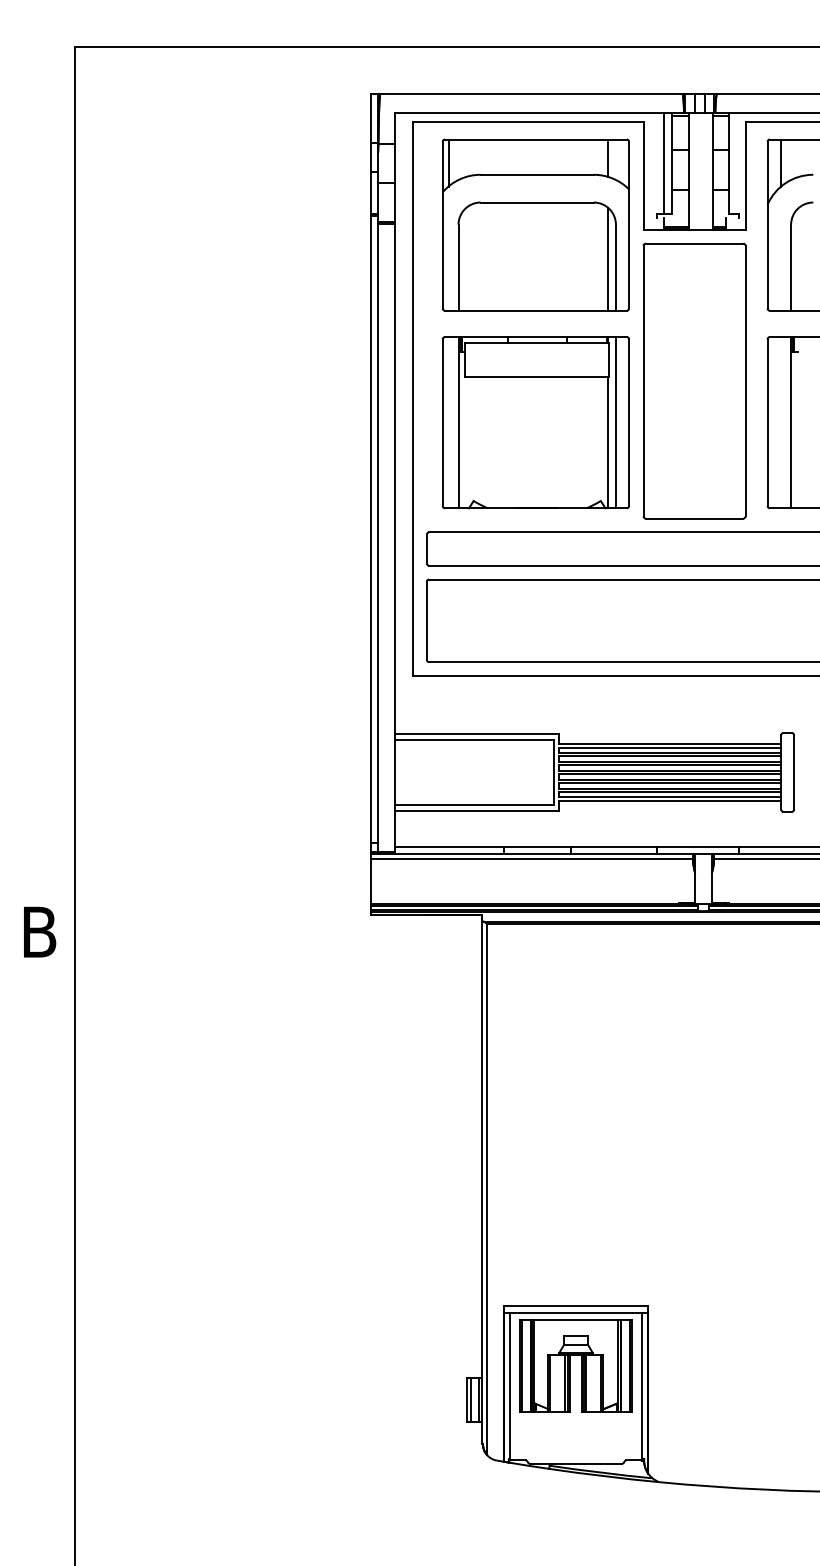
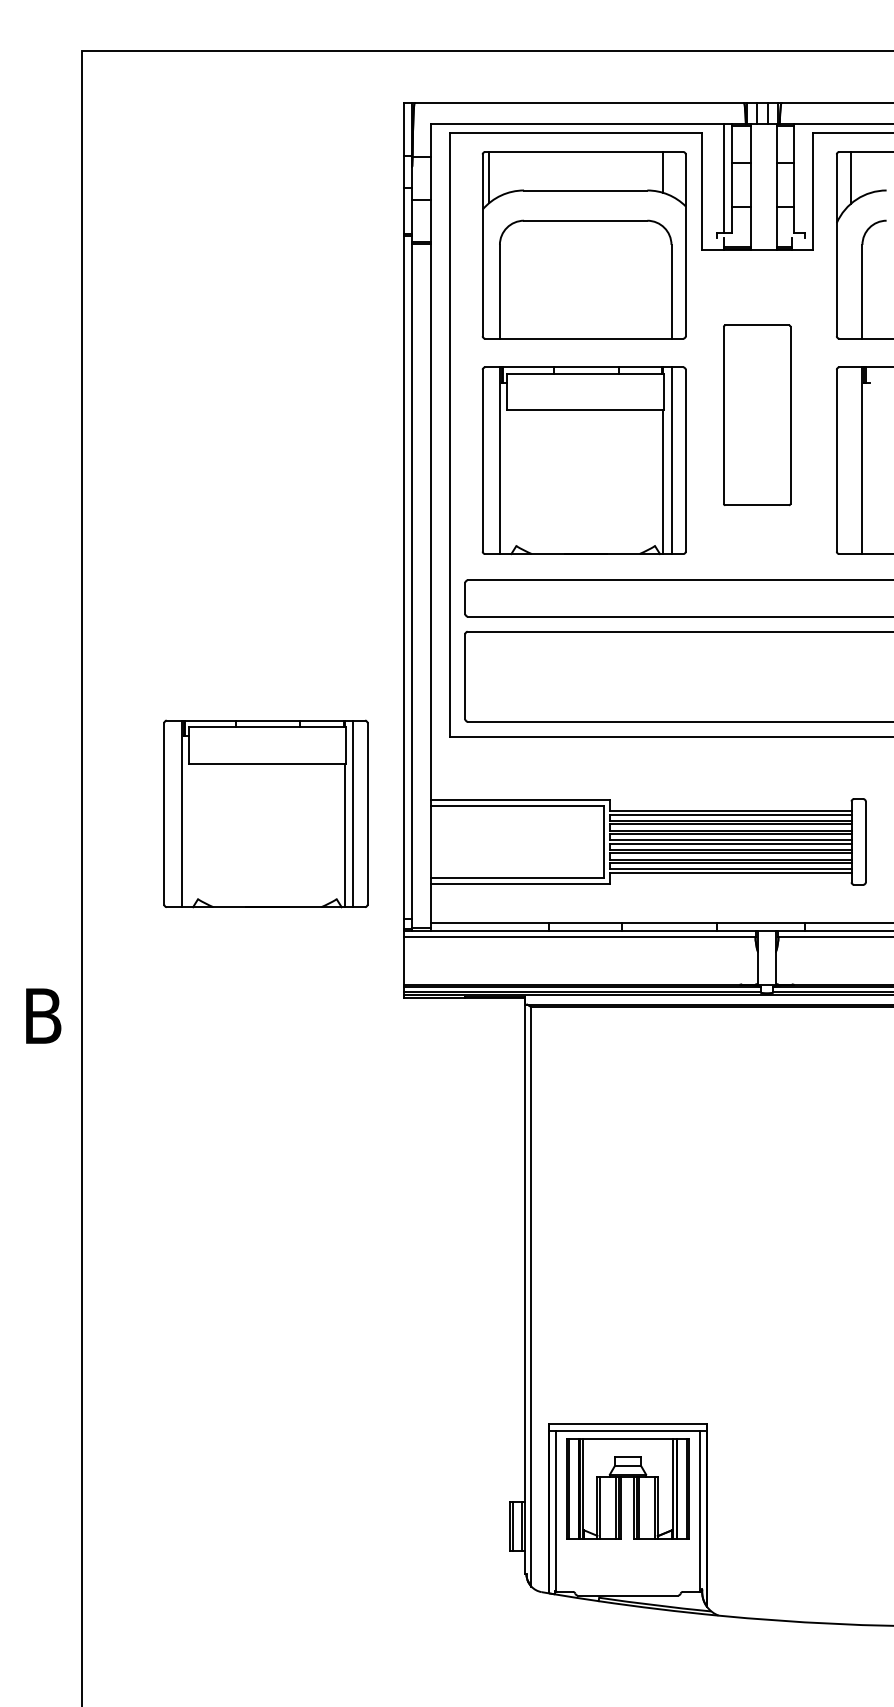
line: (608, 258) -> (663, 281), removed
part: (694, 380) -> (757, 414), size x0.6
part: (243, 746) -> (265, 813), added

